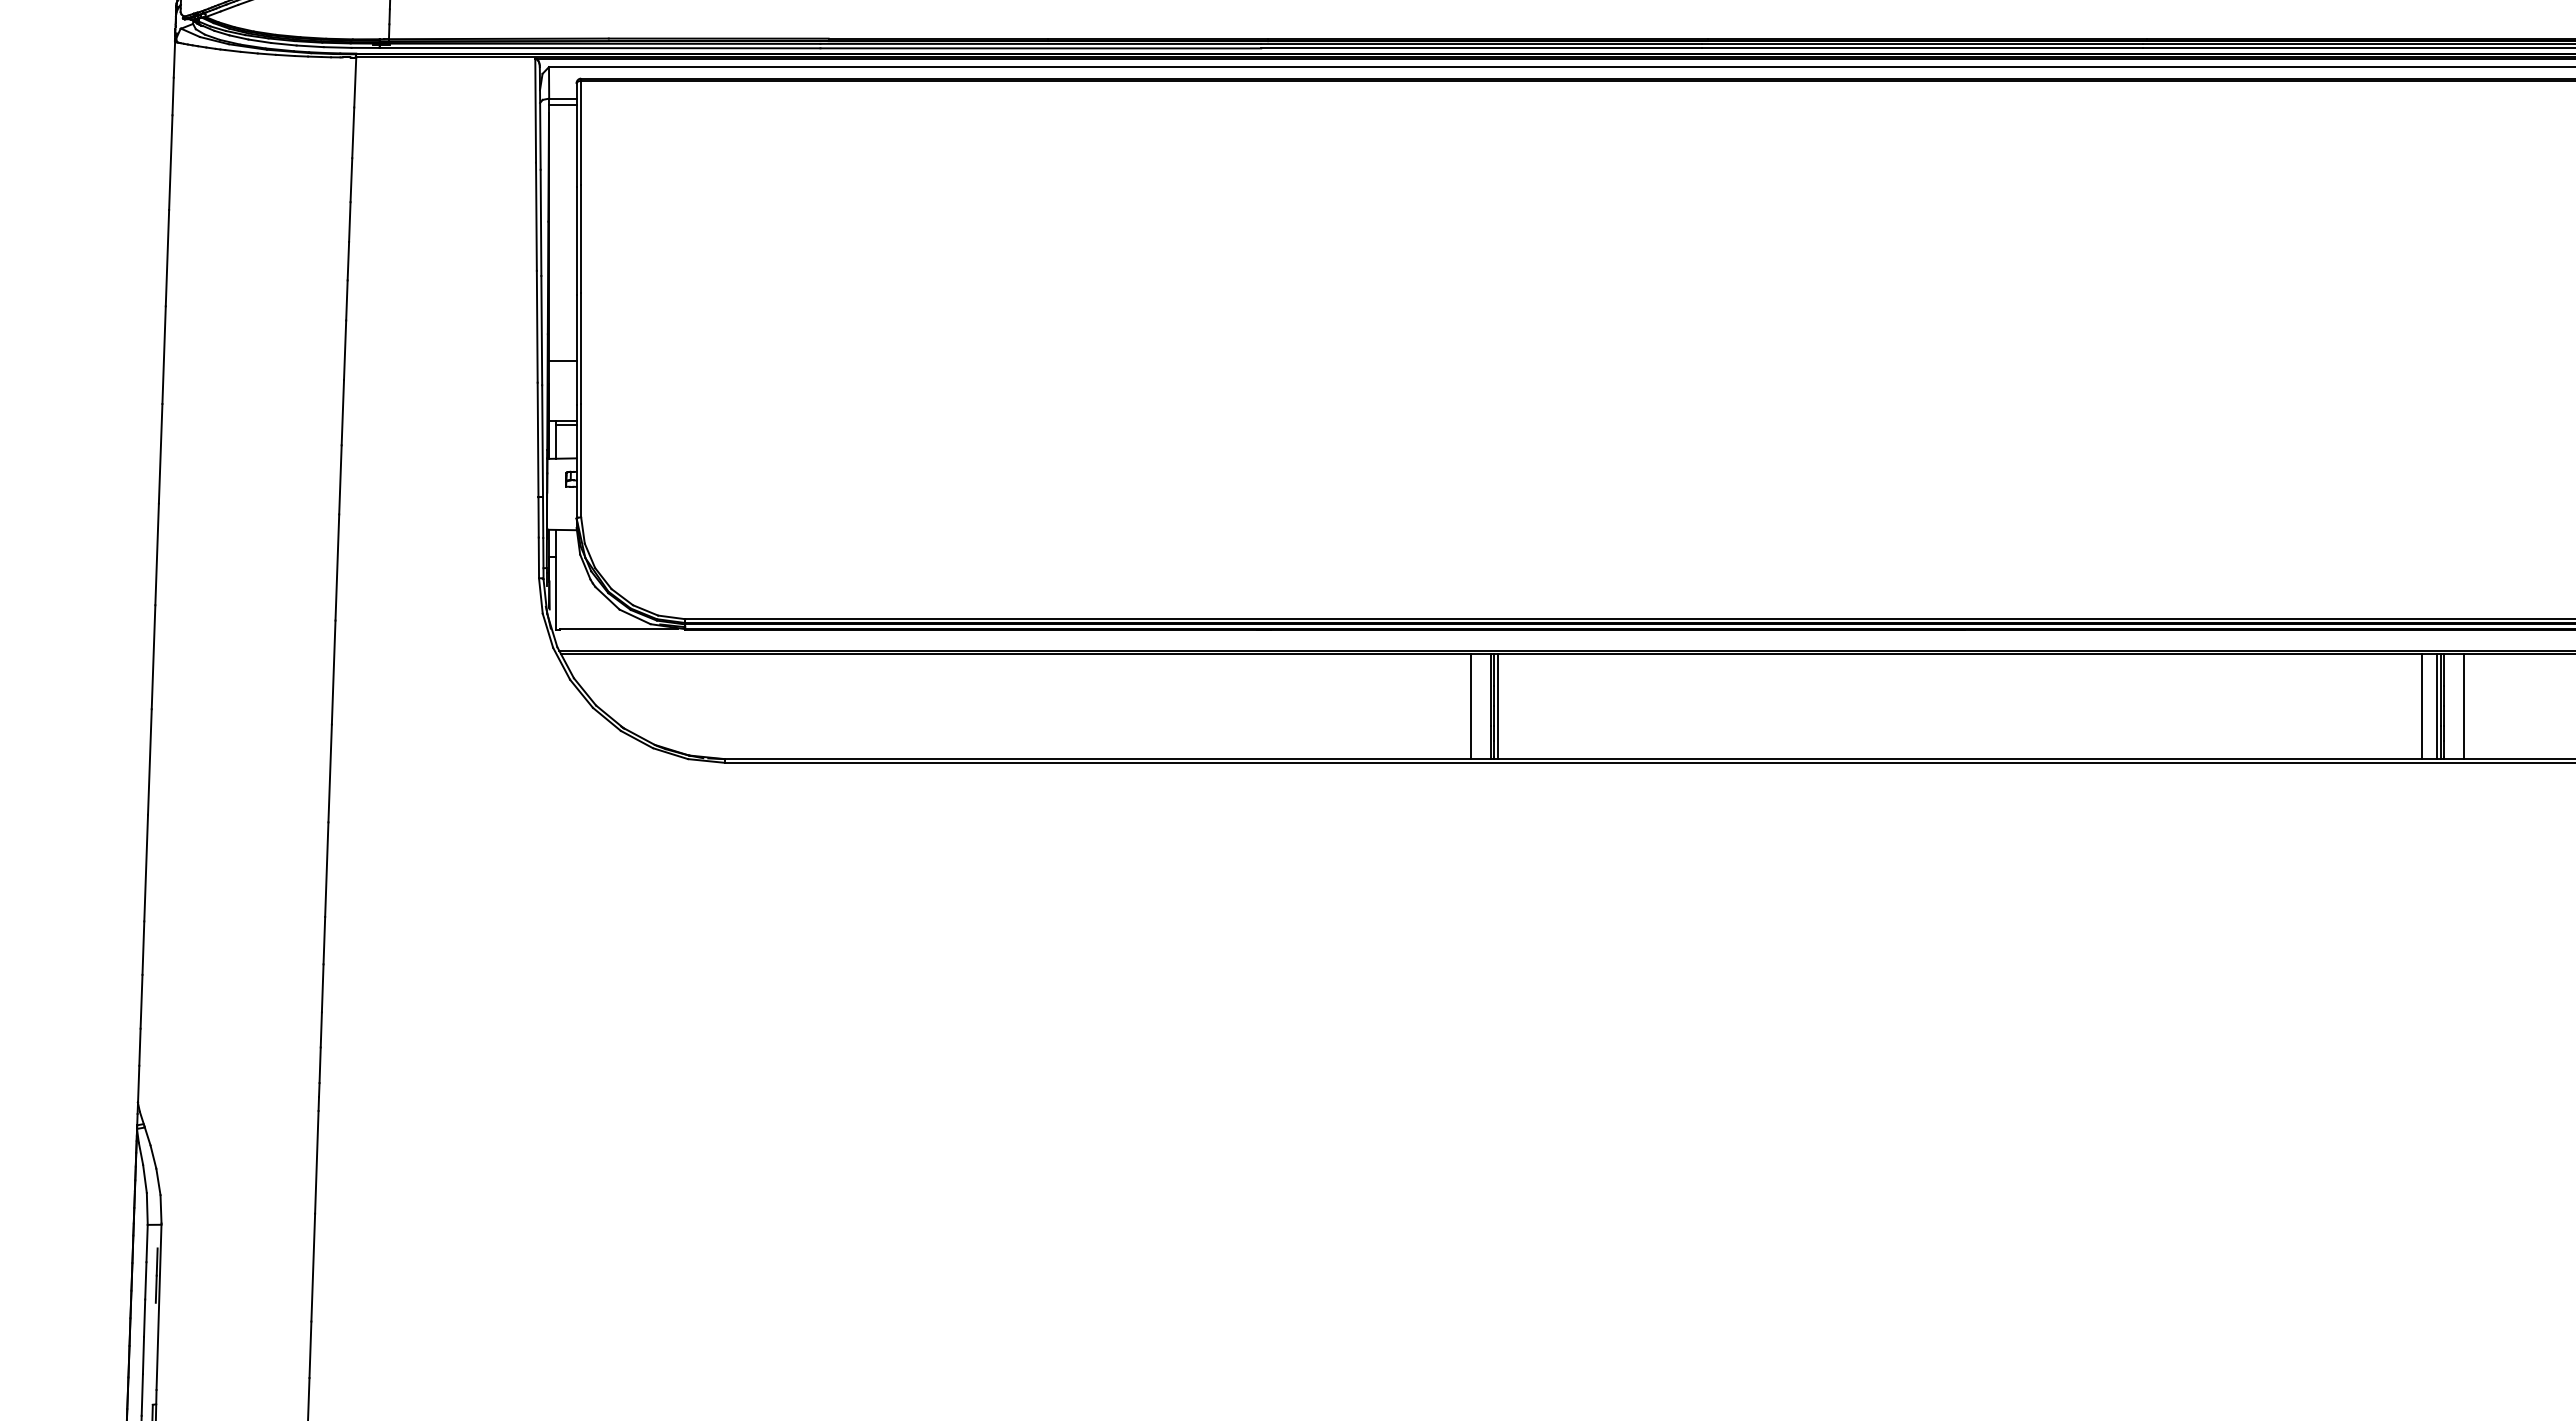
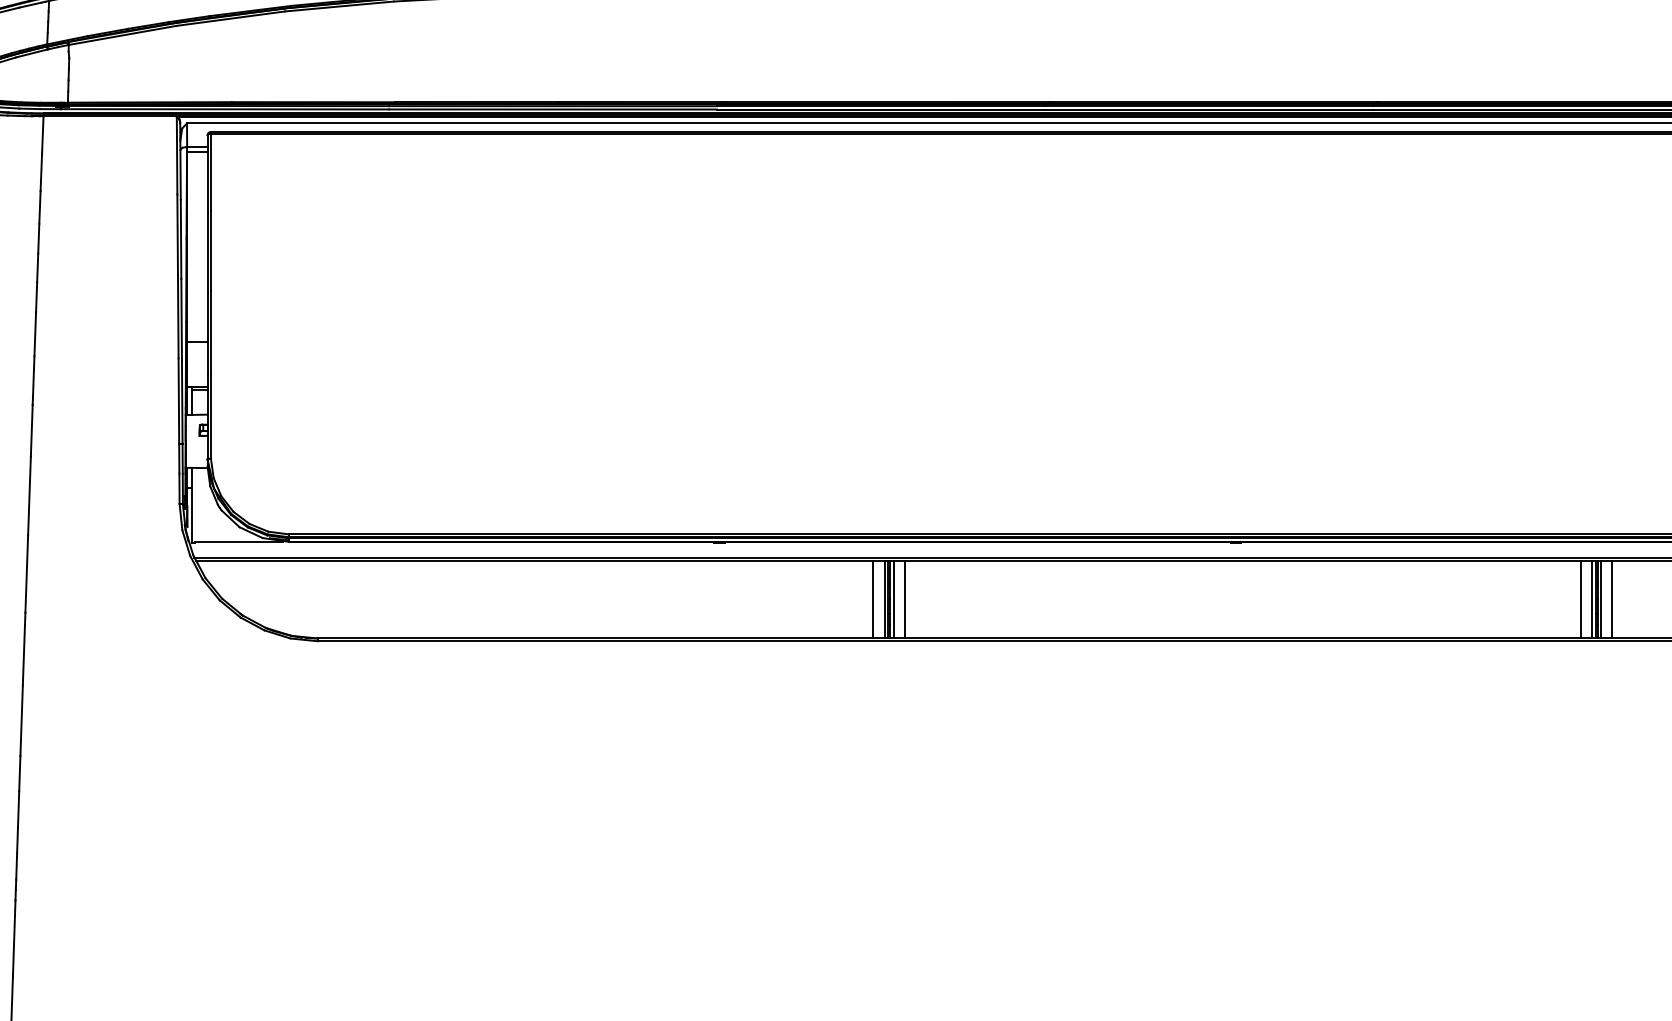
line: (1486, 706) -> (884, 599), added
line: (1513, 706) -> (904, 599), added
line: (2448, 706) -> (1600, 599), added

